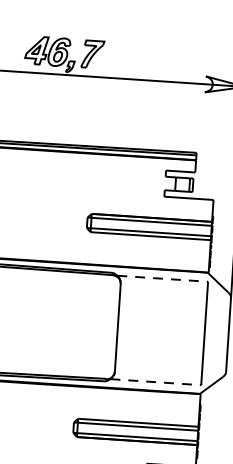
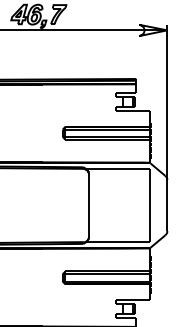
line: (162, 279) -> (118, 169), dashed -> solid
line: (156, 382) -> (118, 242), dashed -> solid

